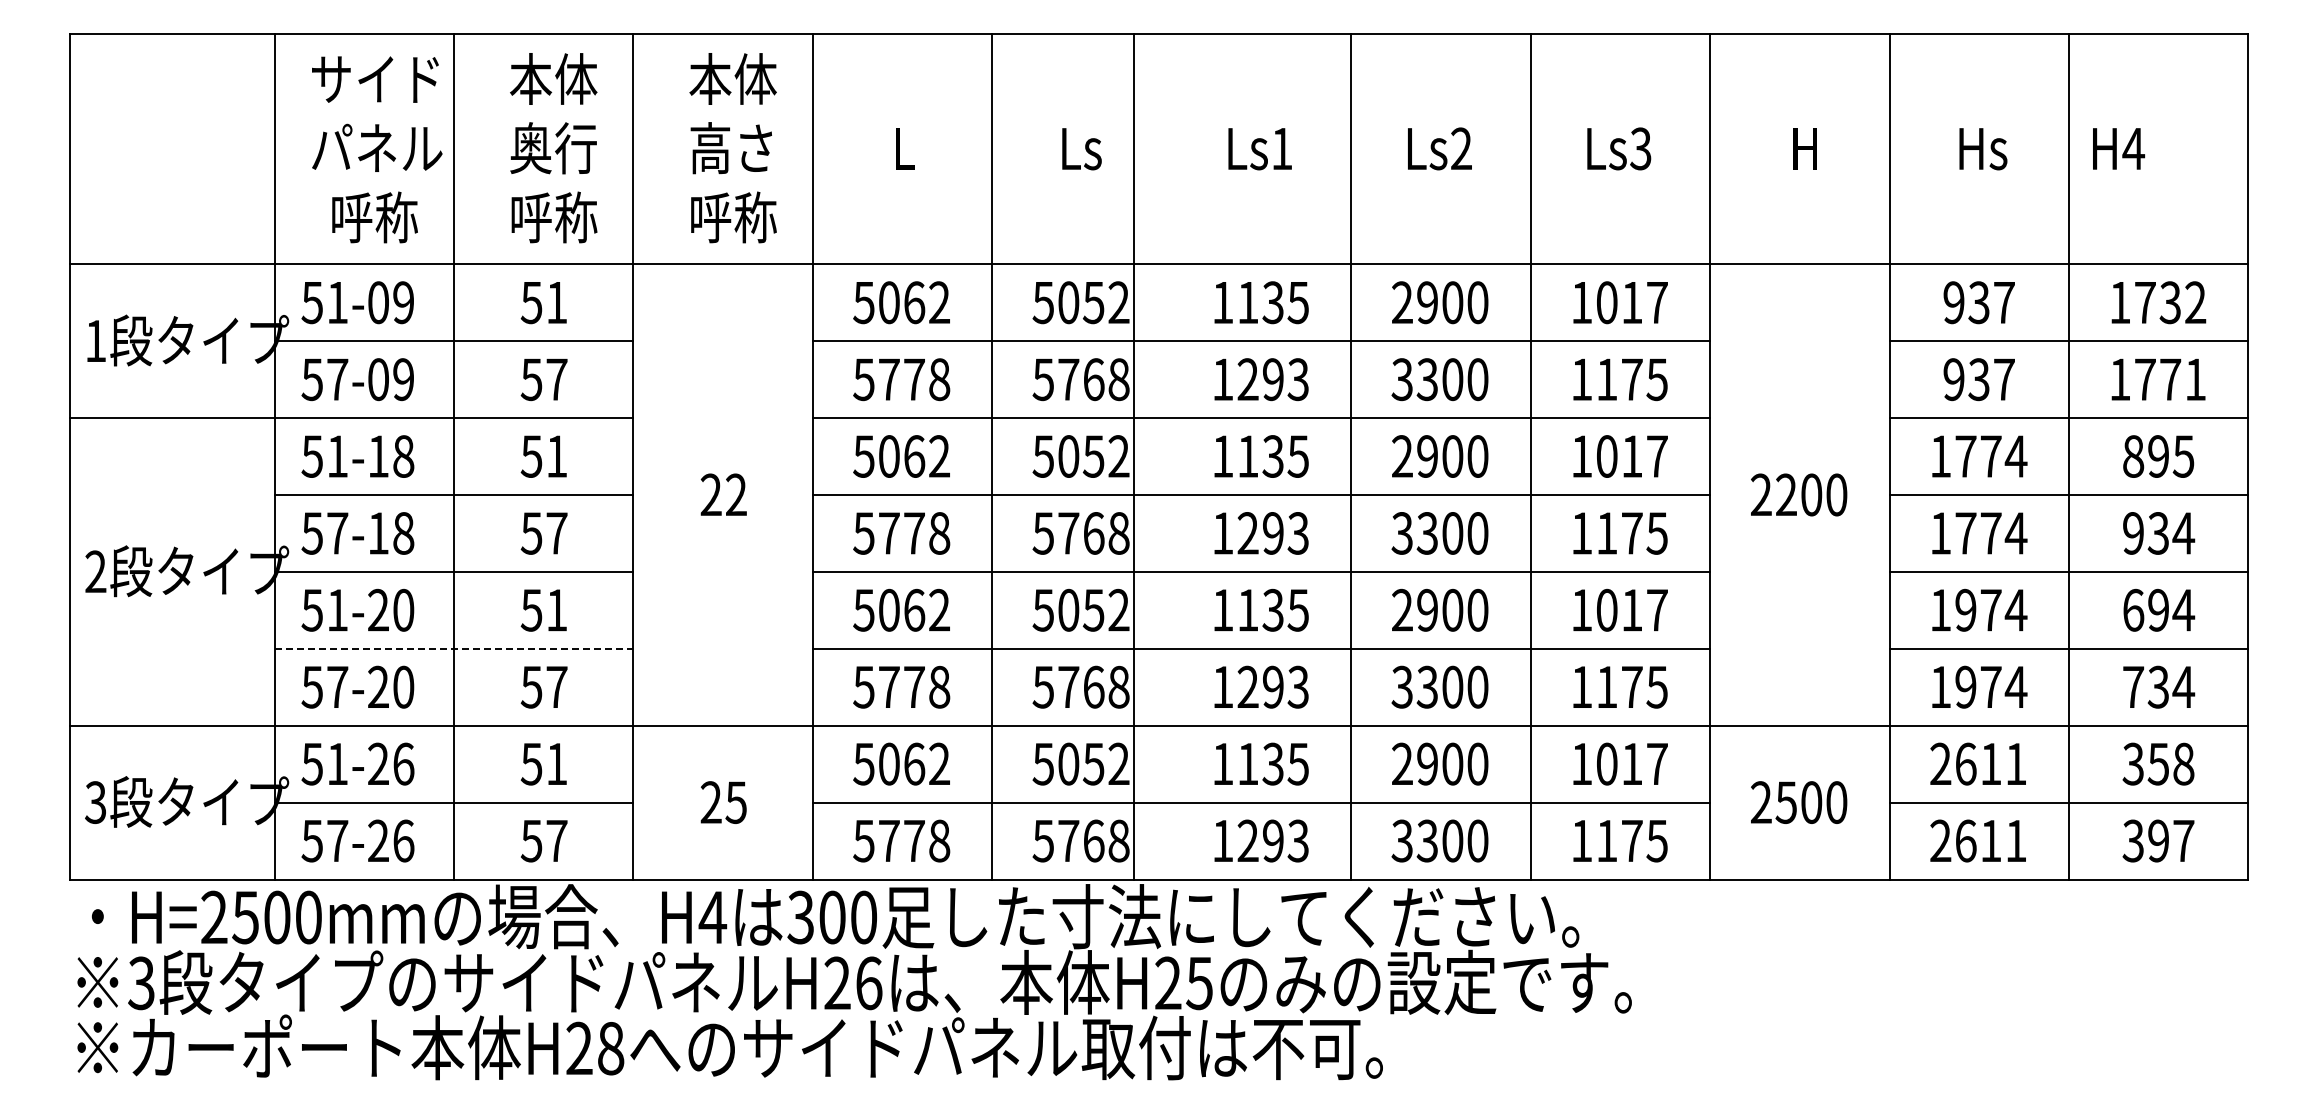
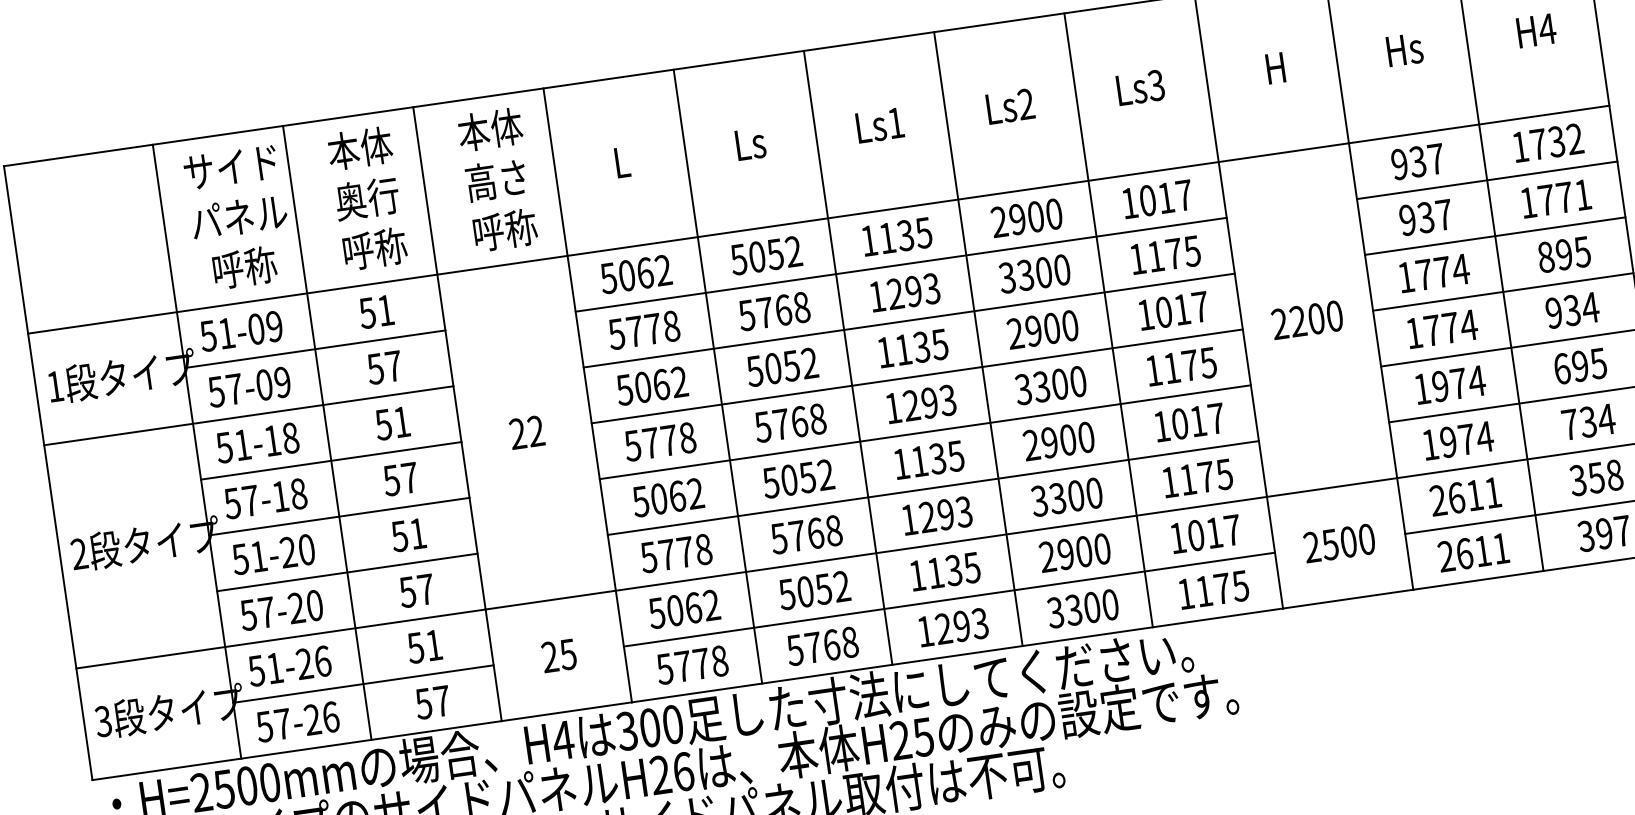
text: (2118, 148) -> (1536, 30), moved
line: (1133, 456) -> (847, 357), moved
text: (2183, 610) -> (1598, 363), 694 -> 695
line: (454, 648) -> (347, 572), dashed -> solid

